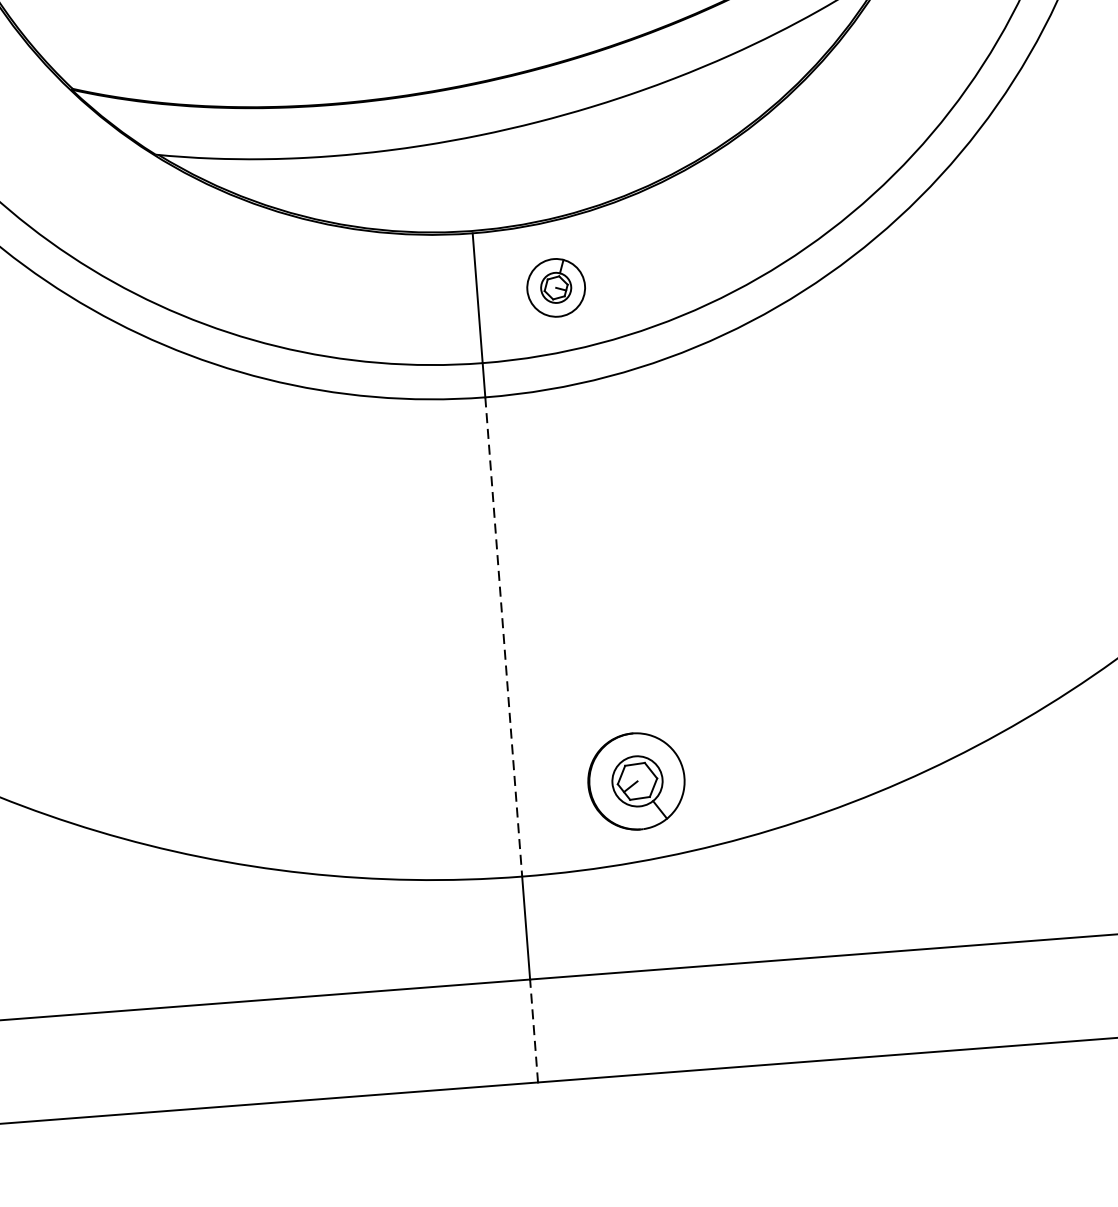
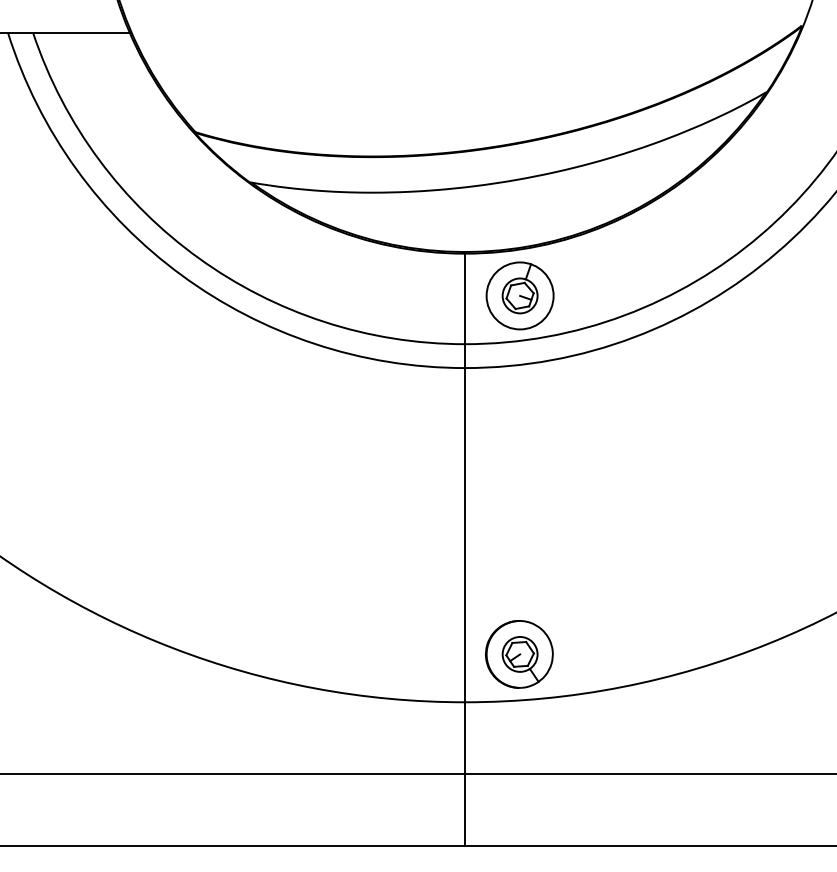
part: (555, 287) -> (519, 295), size x1.67
line: (504, 637) -> (465, 535), dashed -> solid
part: (636, 781) -> (519, 654), moved
line: (534, 1030) -> (465, 809), dashed -> solid

